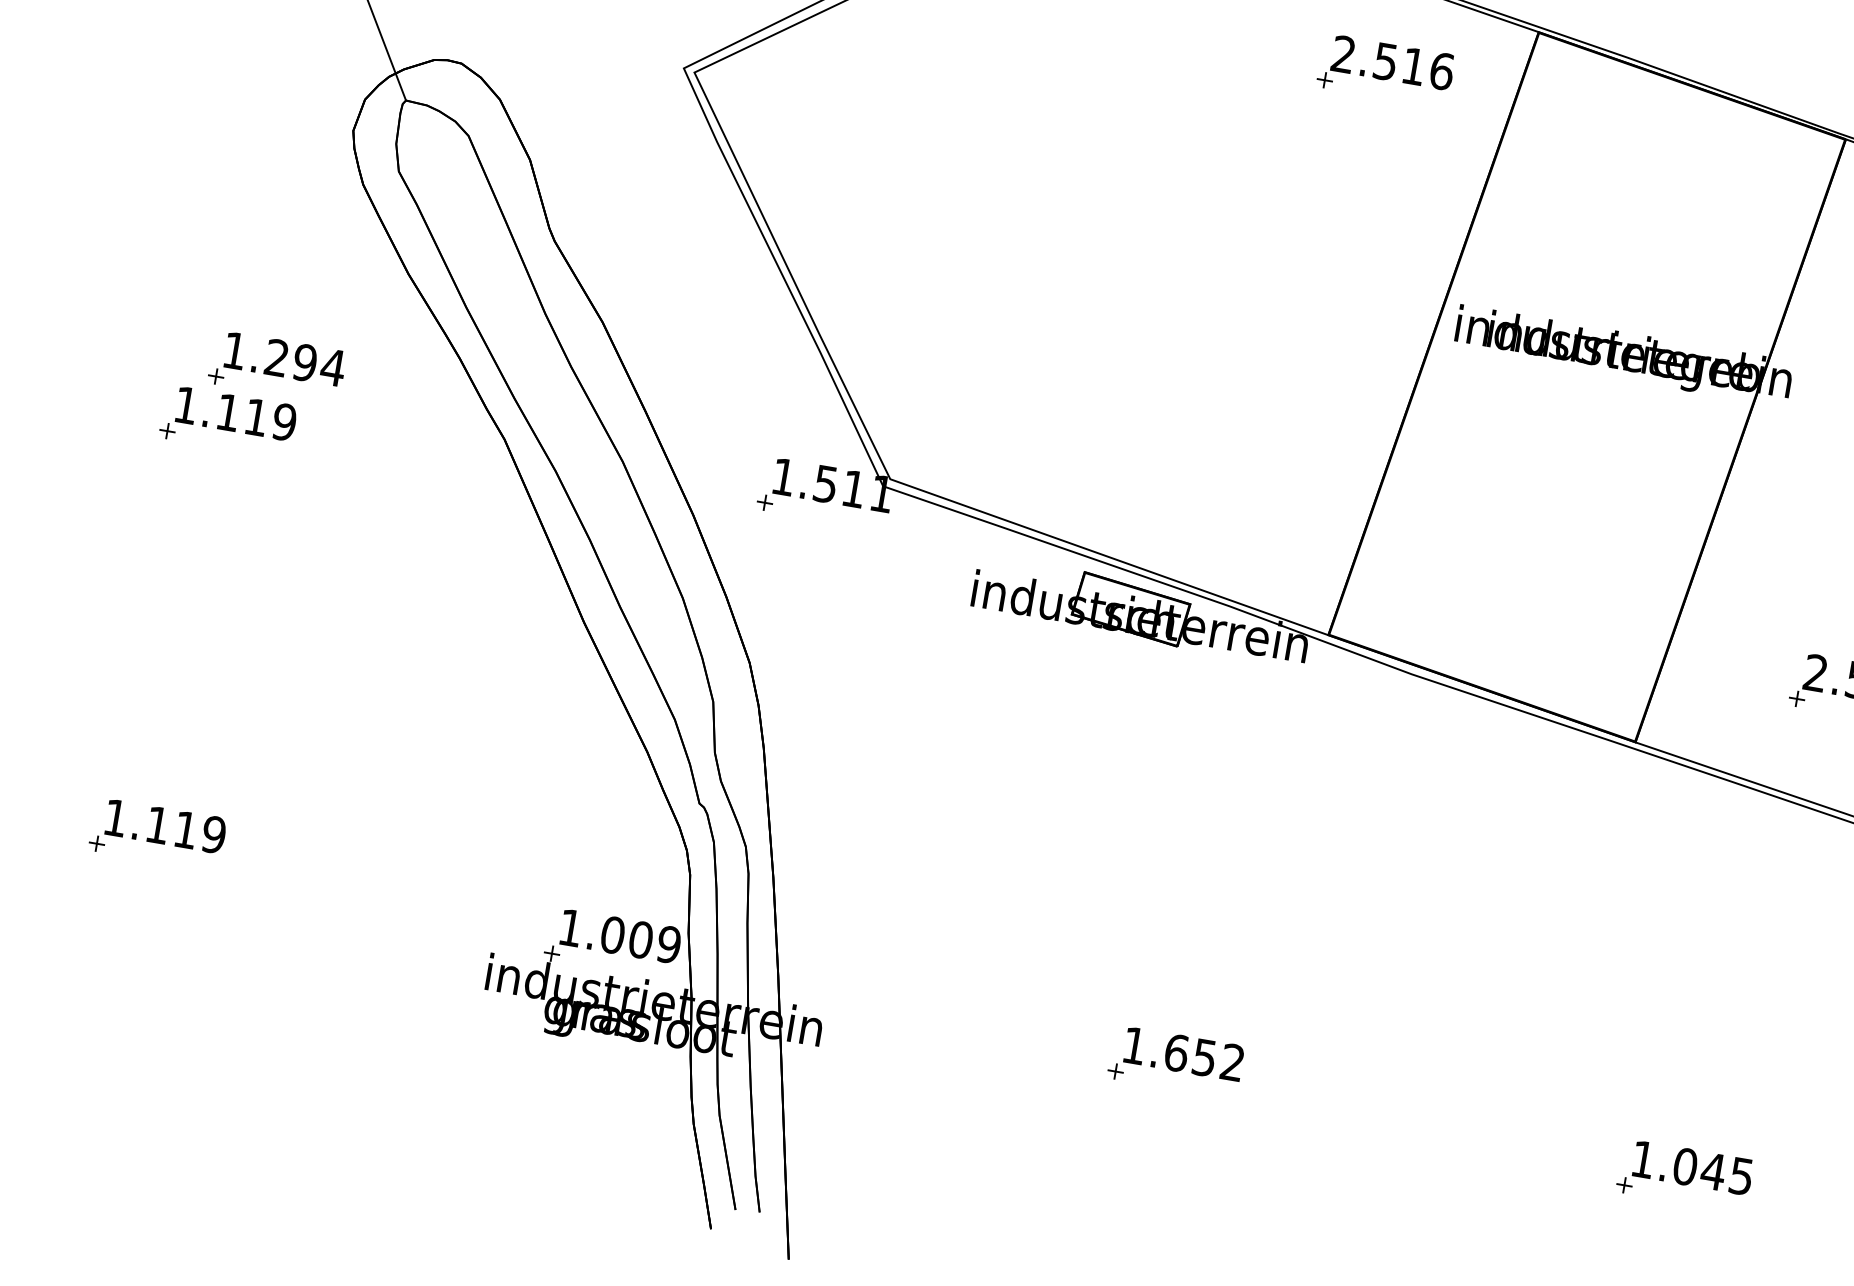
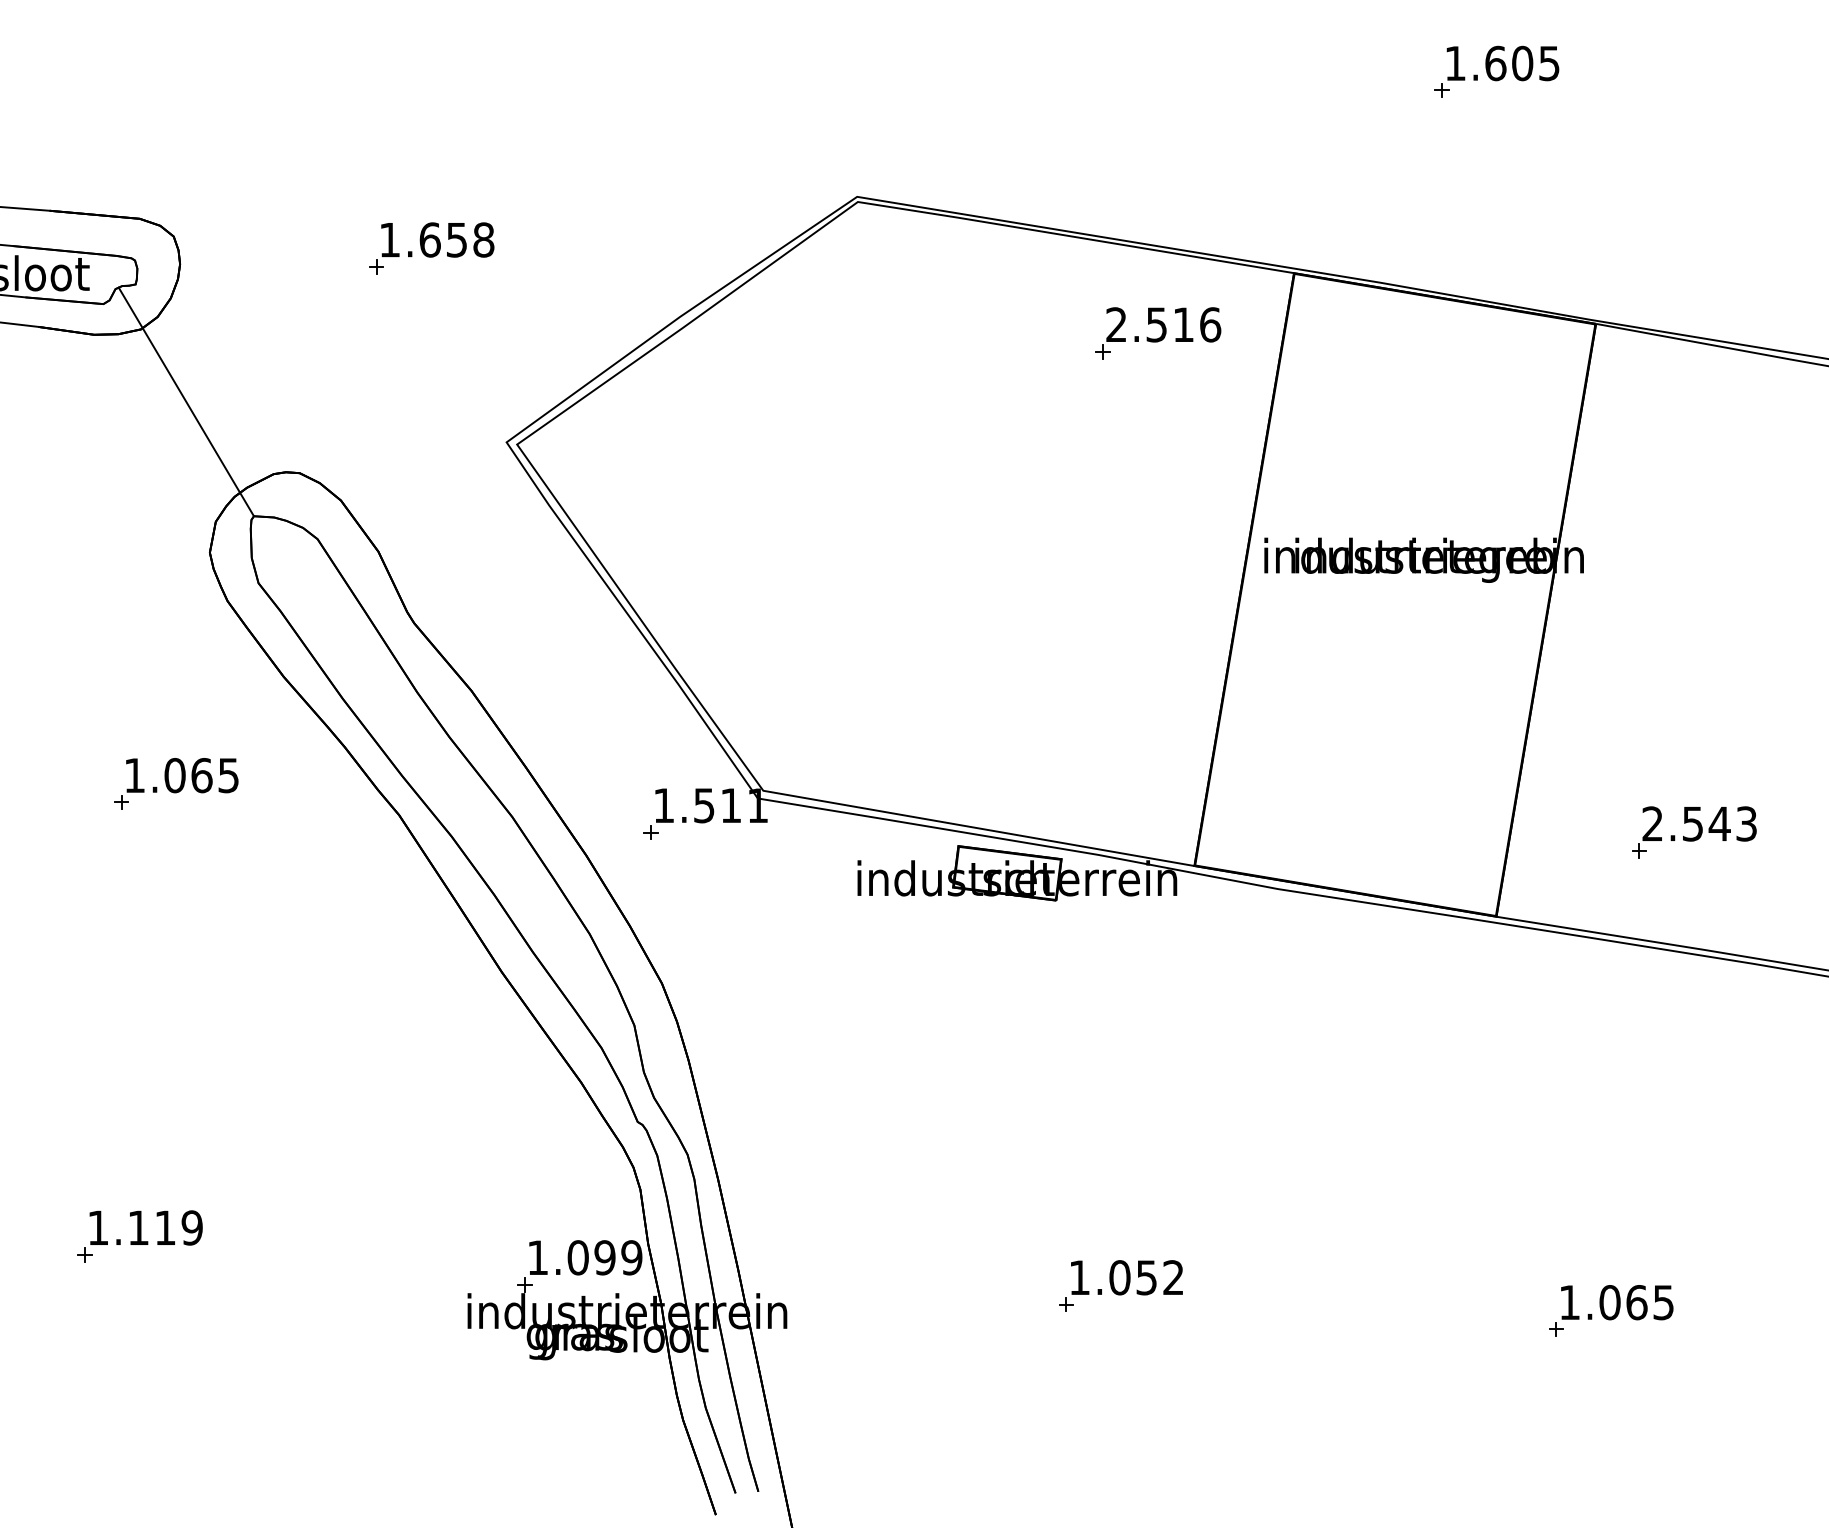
text: (304, 362) -> (201, 775), 1.294 -> 1.065
part: (227, 421) -> (139, 842), removed
text: (640, 939) -> (604, 1257), 1.009 -> 1.099
text: (1176, 1052) -> (1119, 1277), 1.652 -> 1.052
text: (1713, 1171) -> (1636, 1302), 1.045 -> 1.065

